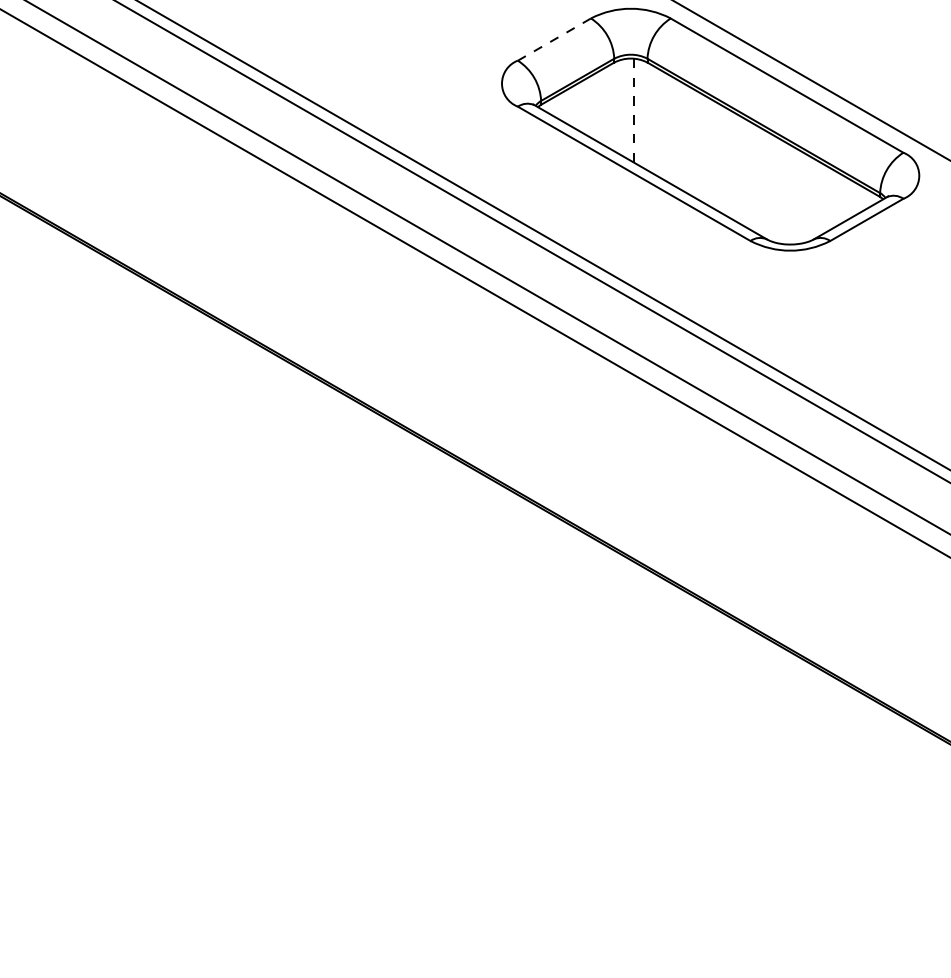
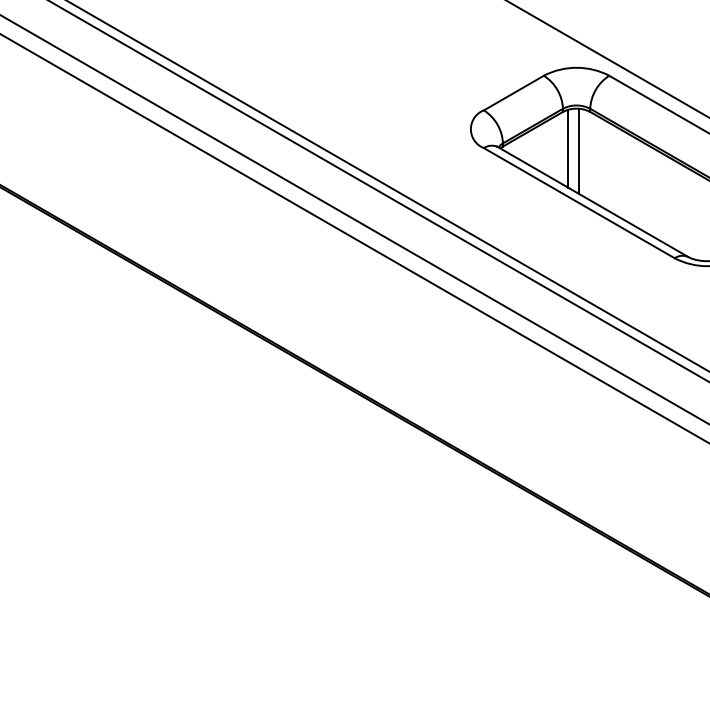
line: (553, 39) -> (513, 93), dashed -> solid
line: (620, 107) -> (568, 148), added
line: (634, 110) -> (579, 151), dashed -> solid

